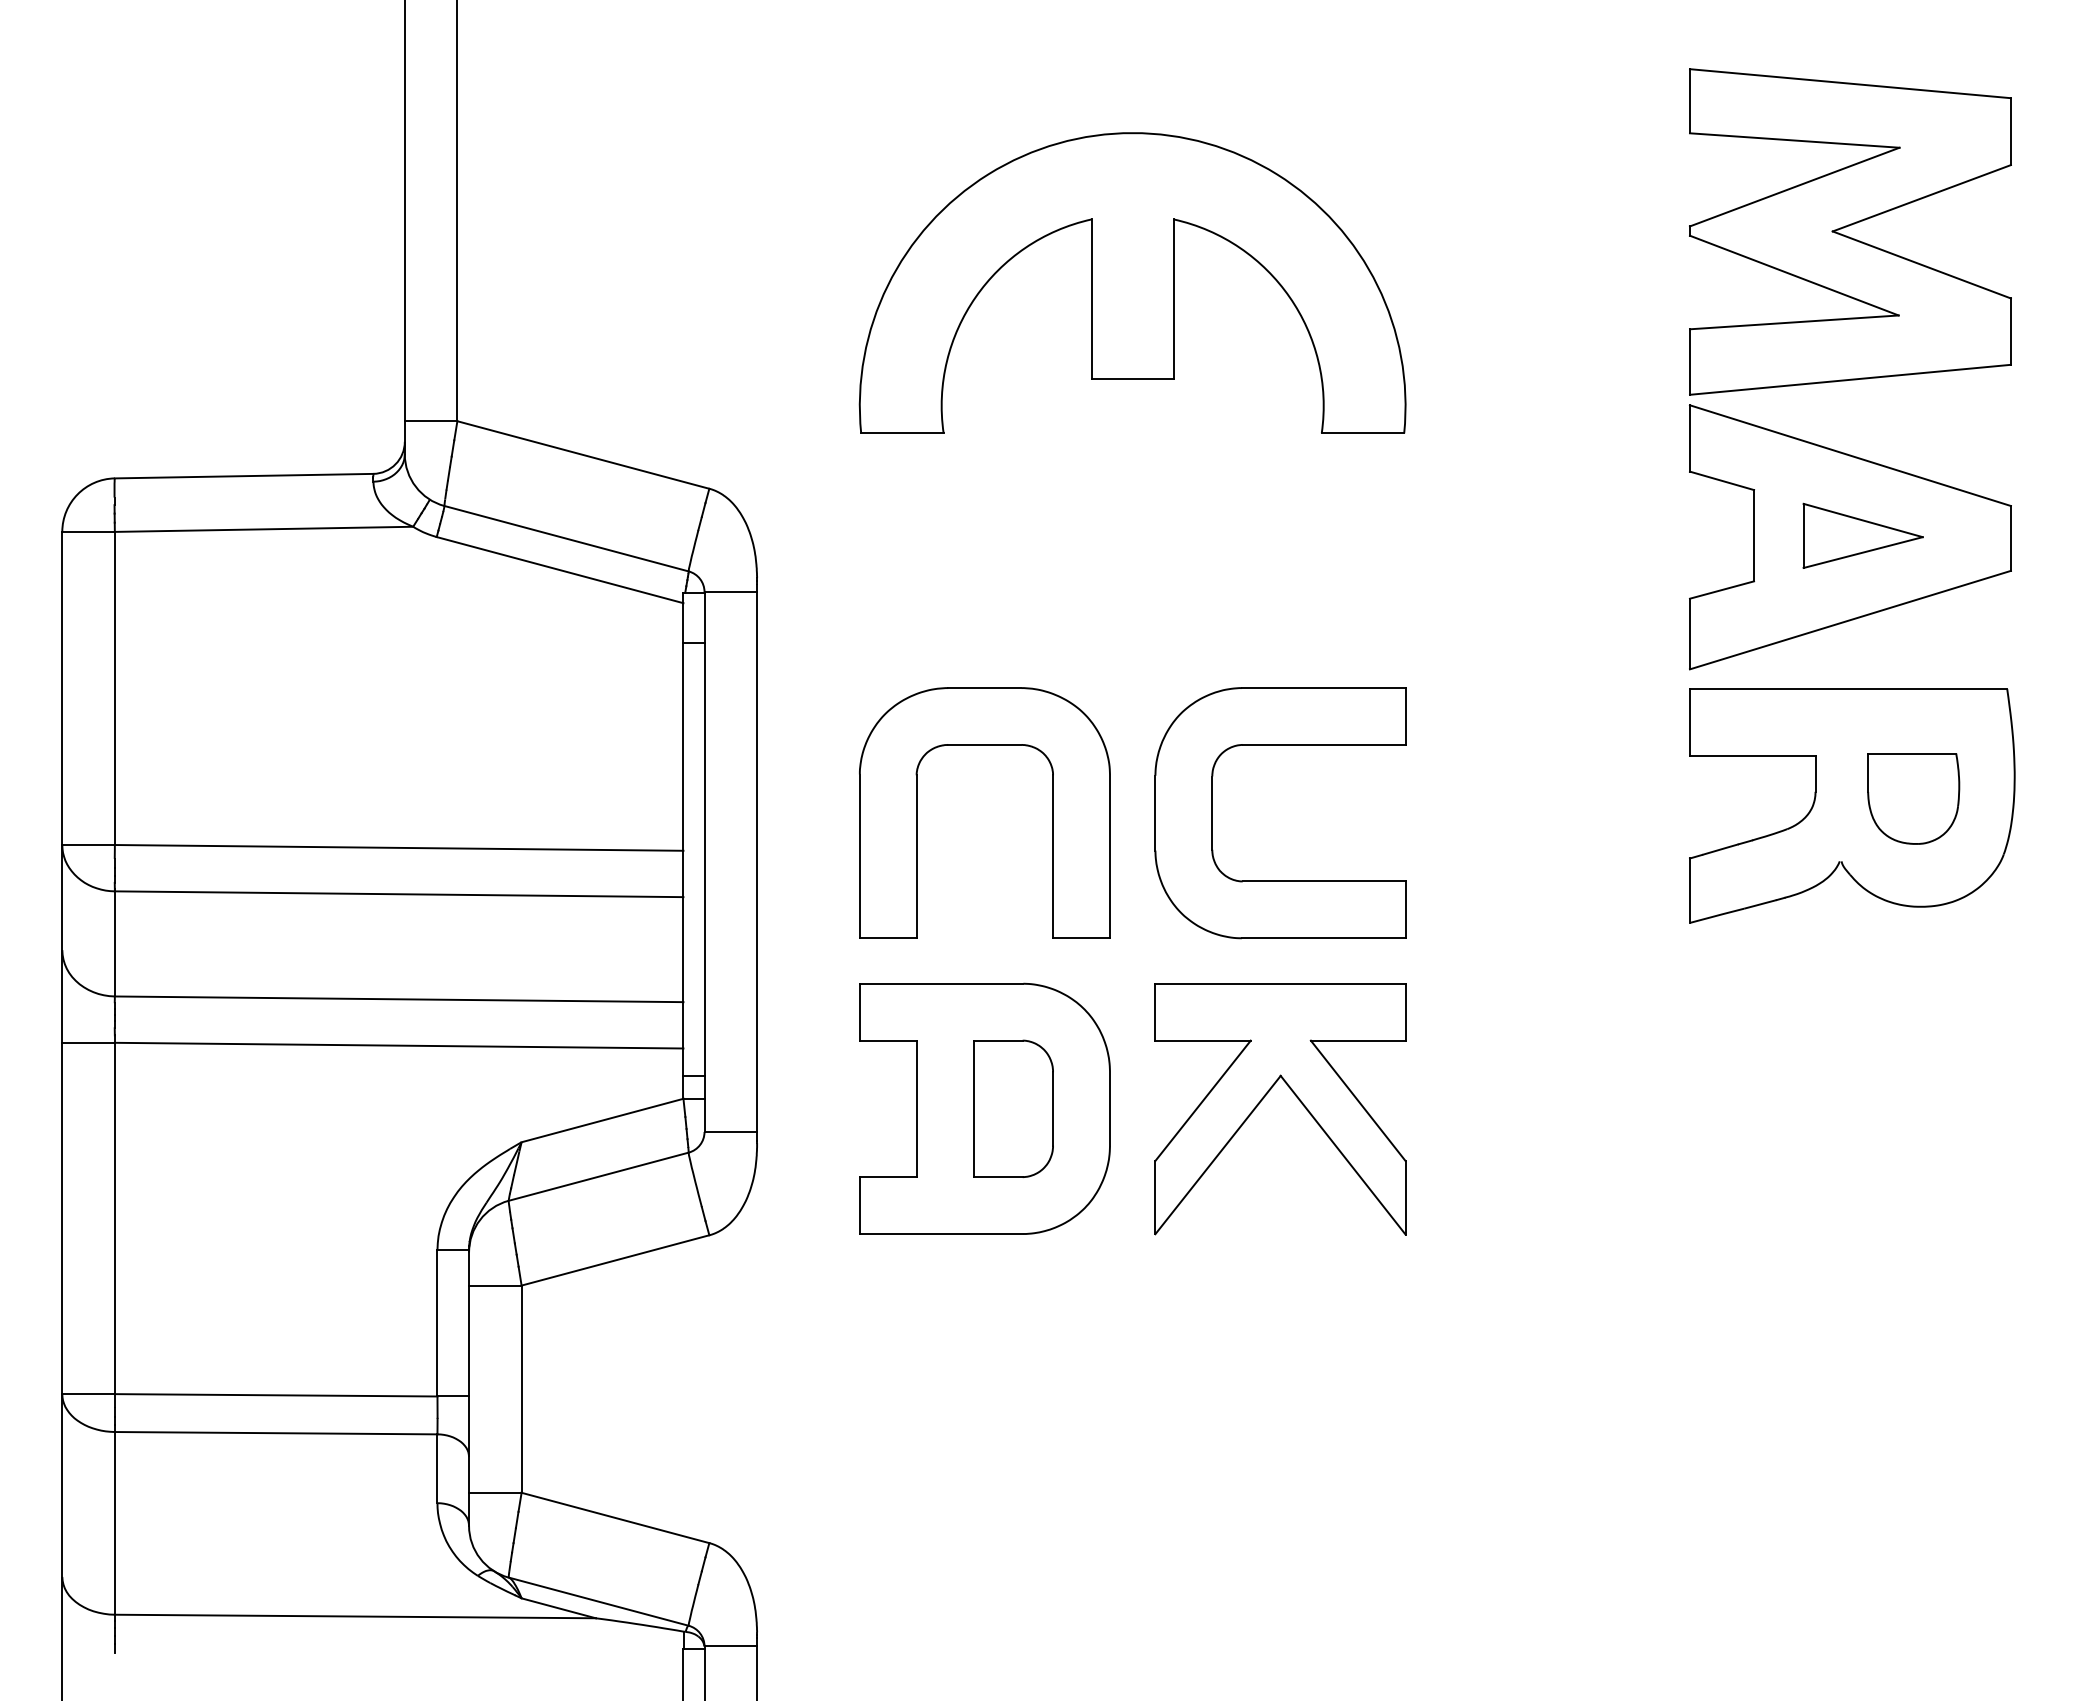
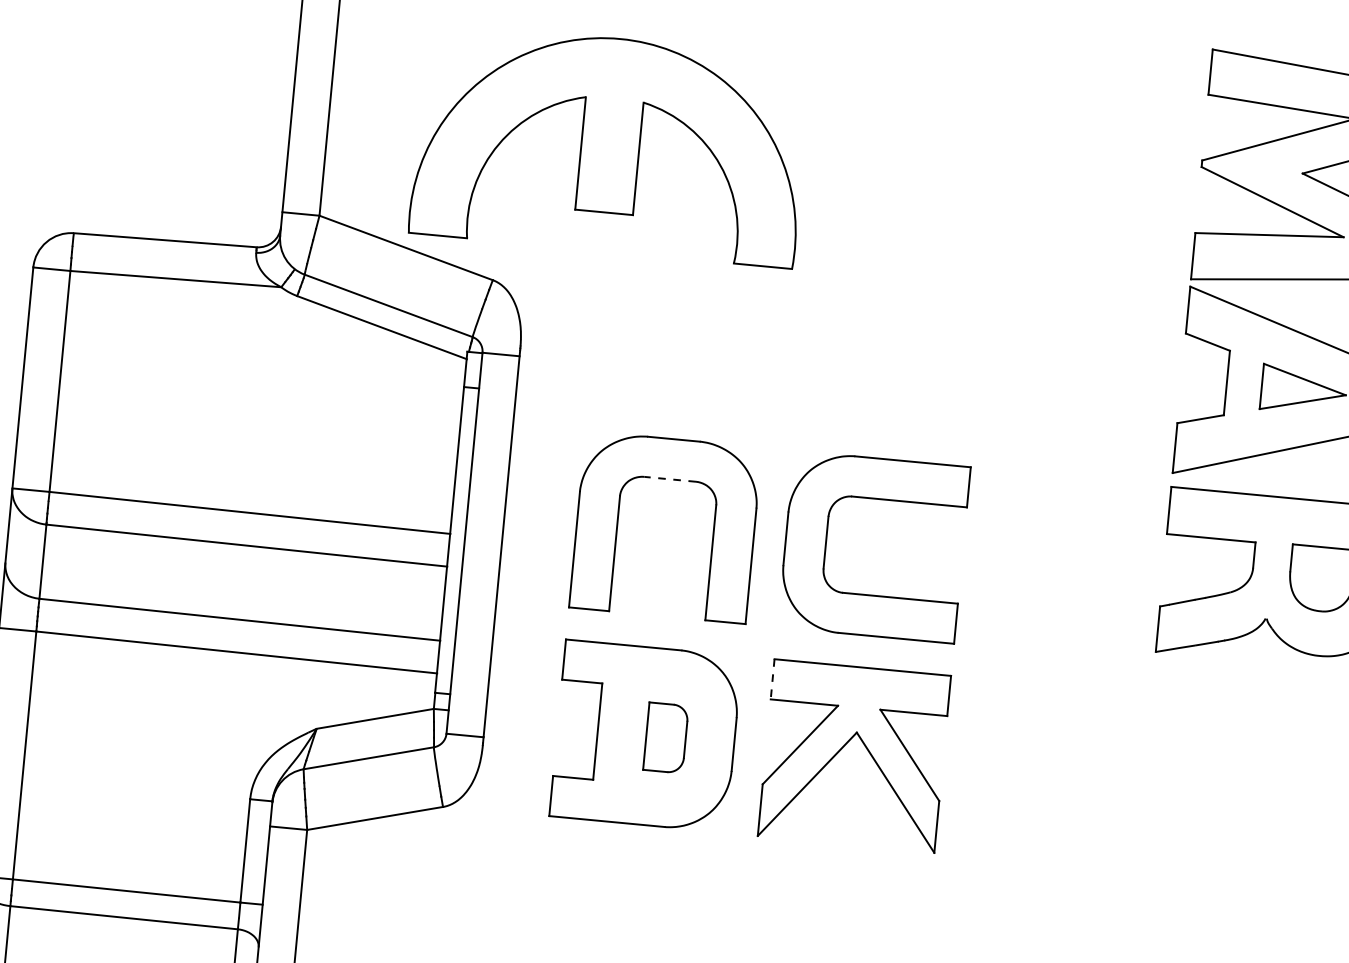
part: (1132, 282) -> (610, 144), moved
line: (984, 744) -> (669, 479), solid -> dashed
line: (1155, 1012) -> (772, 679), solid -> dashed
part: (1013, 1108) -> (666, 737), size x0.7

